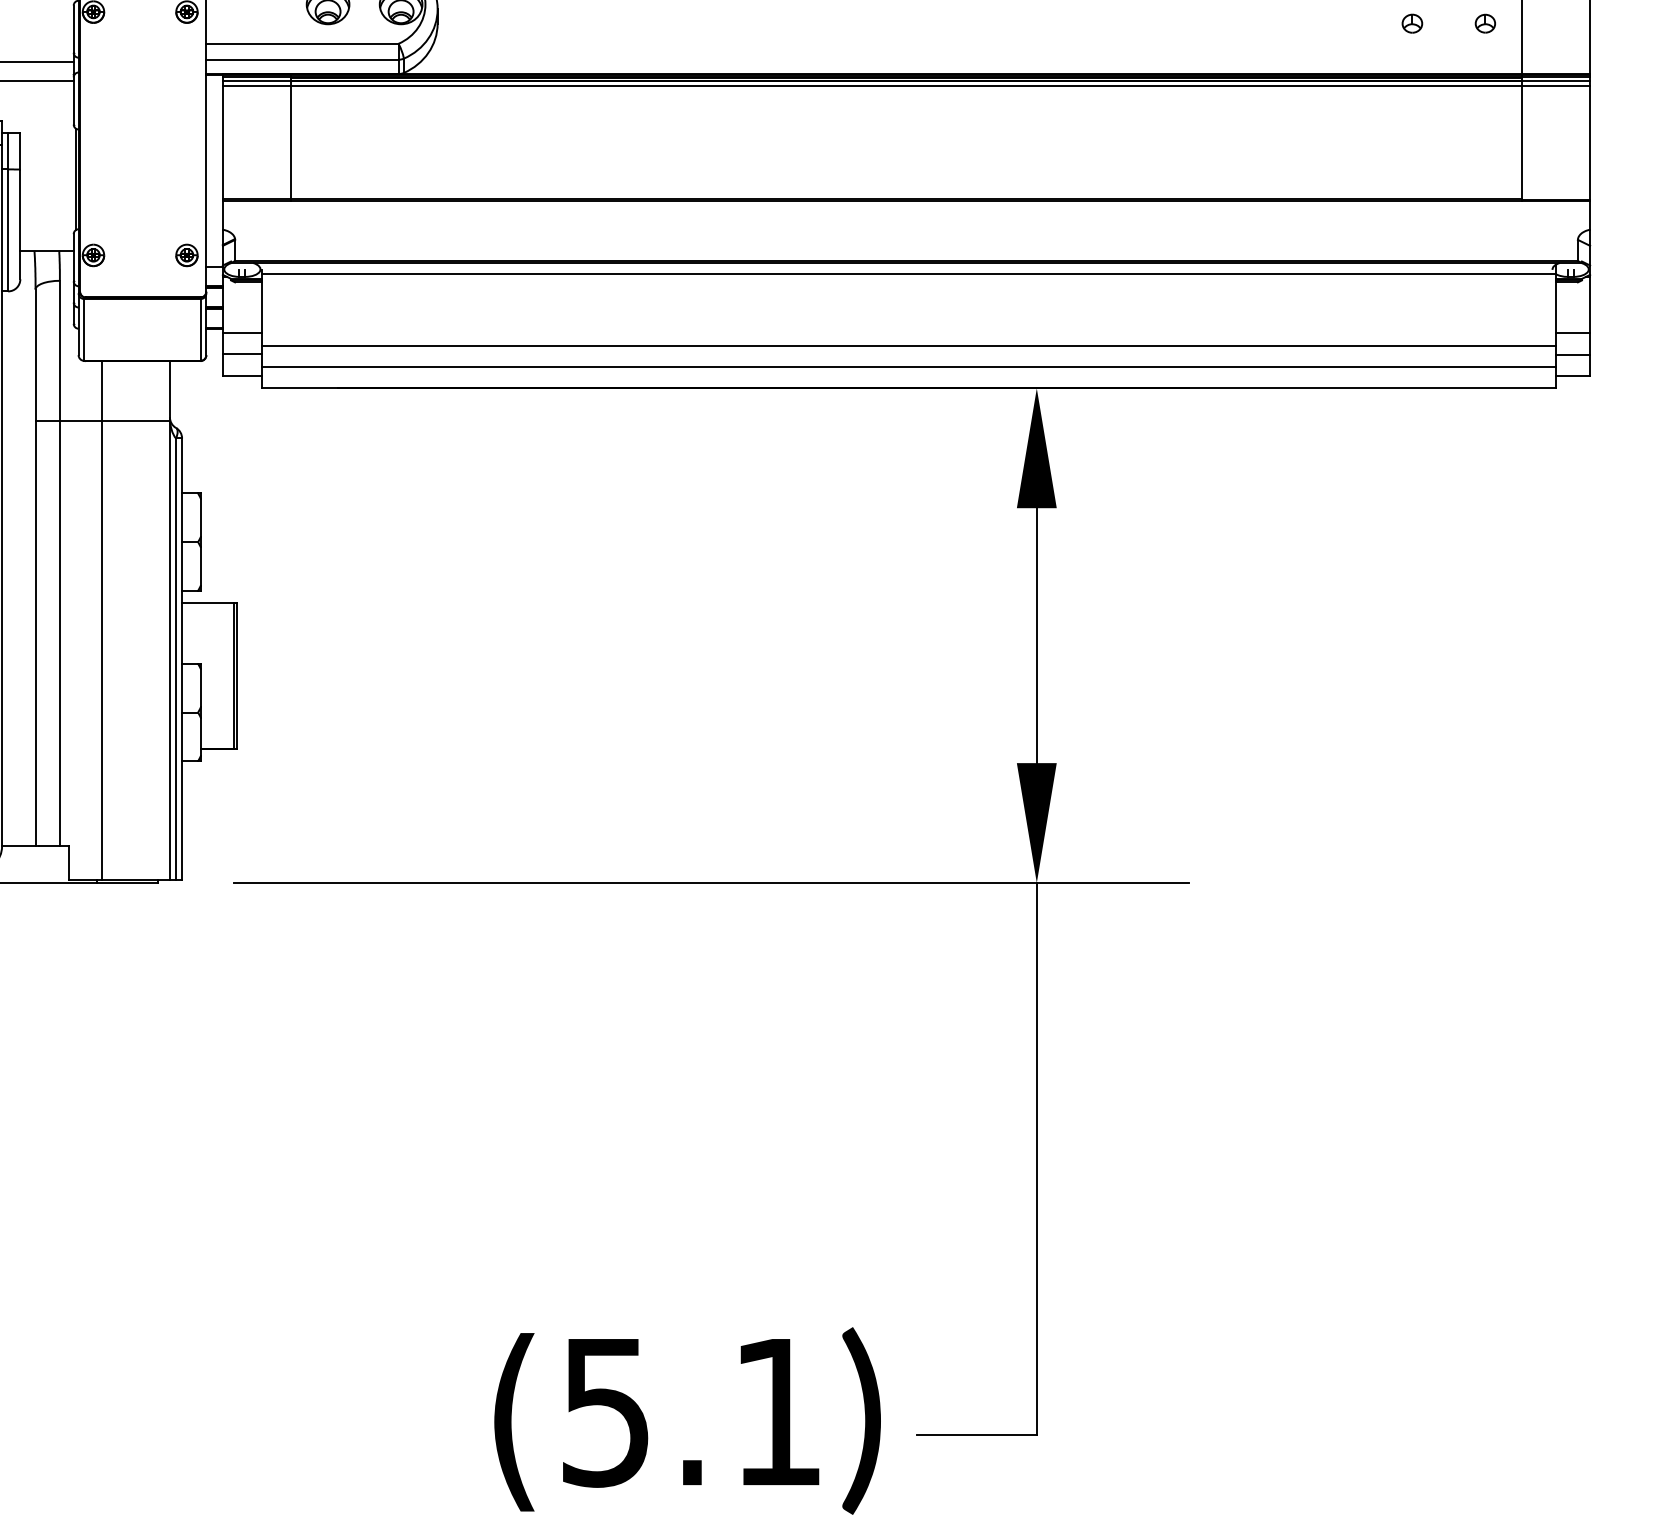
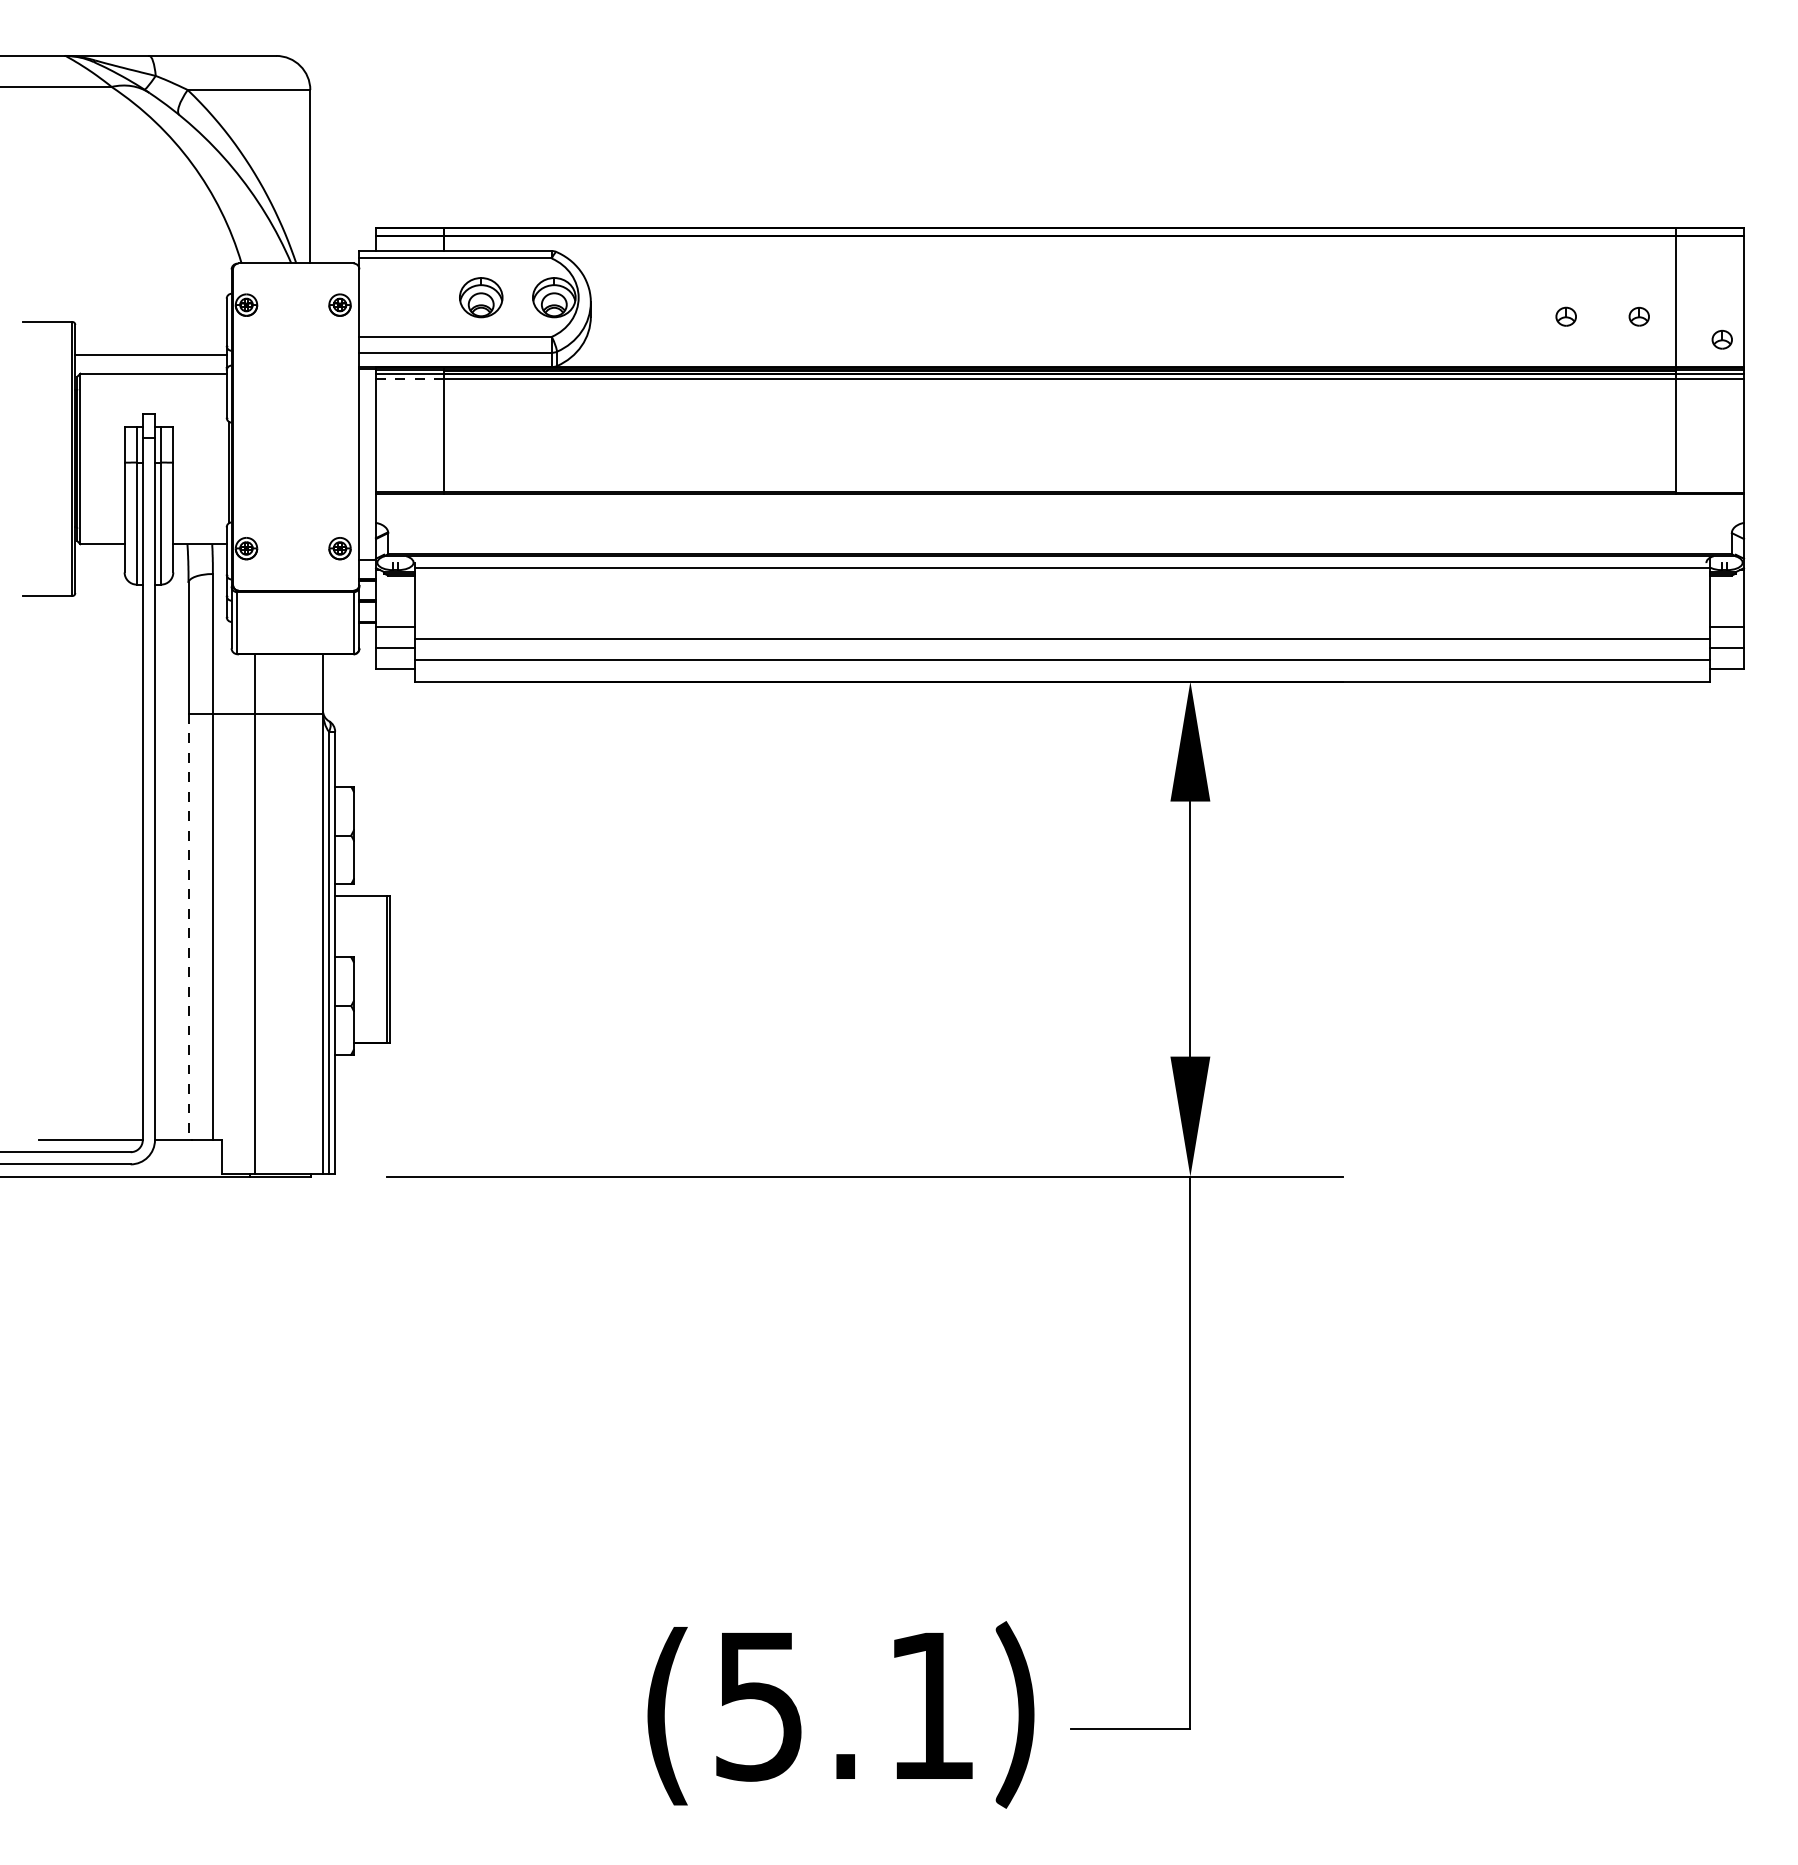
part: (1567, 46) -> (1721, 339), added
line: (256, 85) -> (409, 378), solid -> dashed
line: (35, 634) -> (188, 927), solid -> dashed

